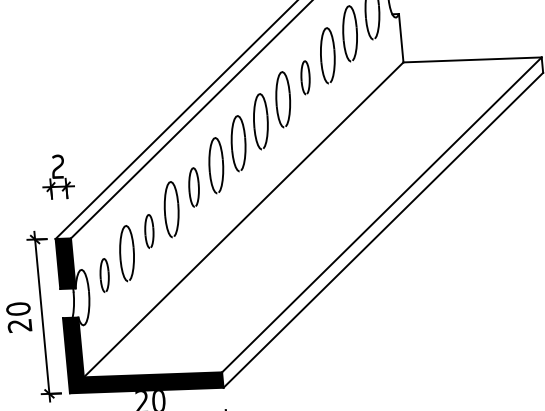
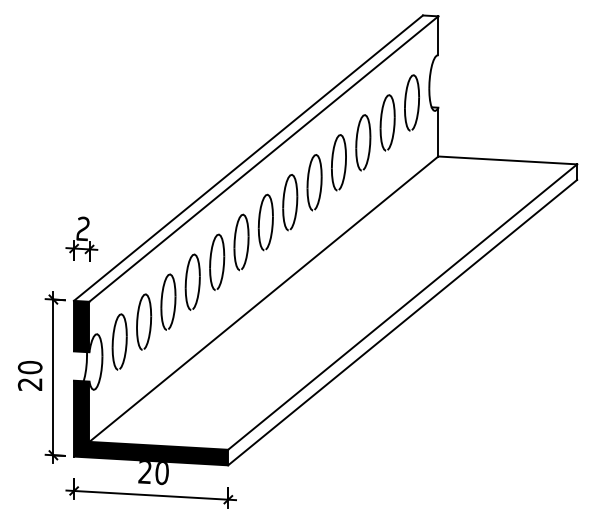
part: (305, 77) -> (338, 162), size x1.67
part: (194, 186) -> (217, 261), size x1.43
part: (149, 230) -> (168, 301), size x1.67
part: (104, 275) -> (119, 341), size x1.67

